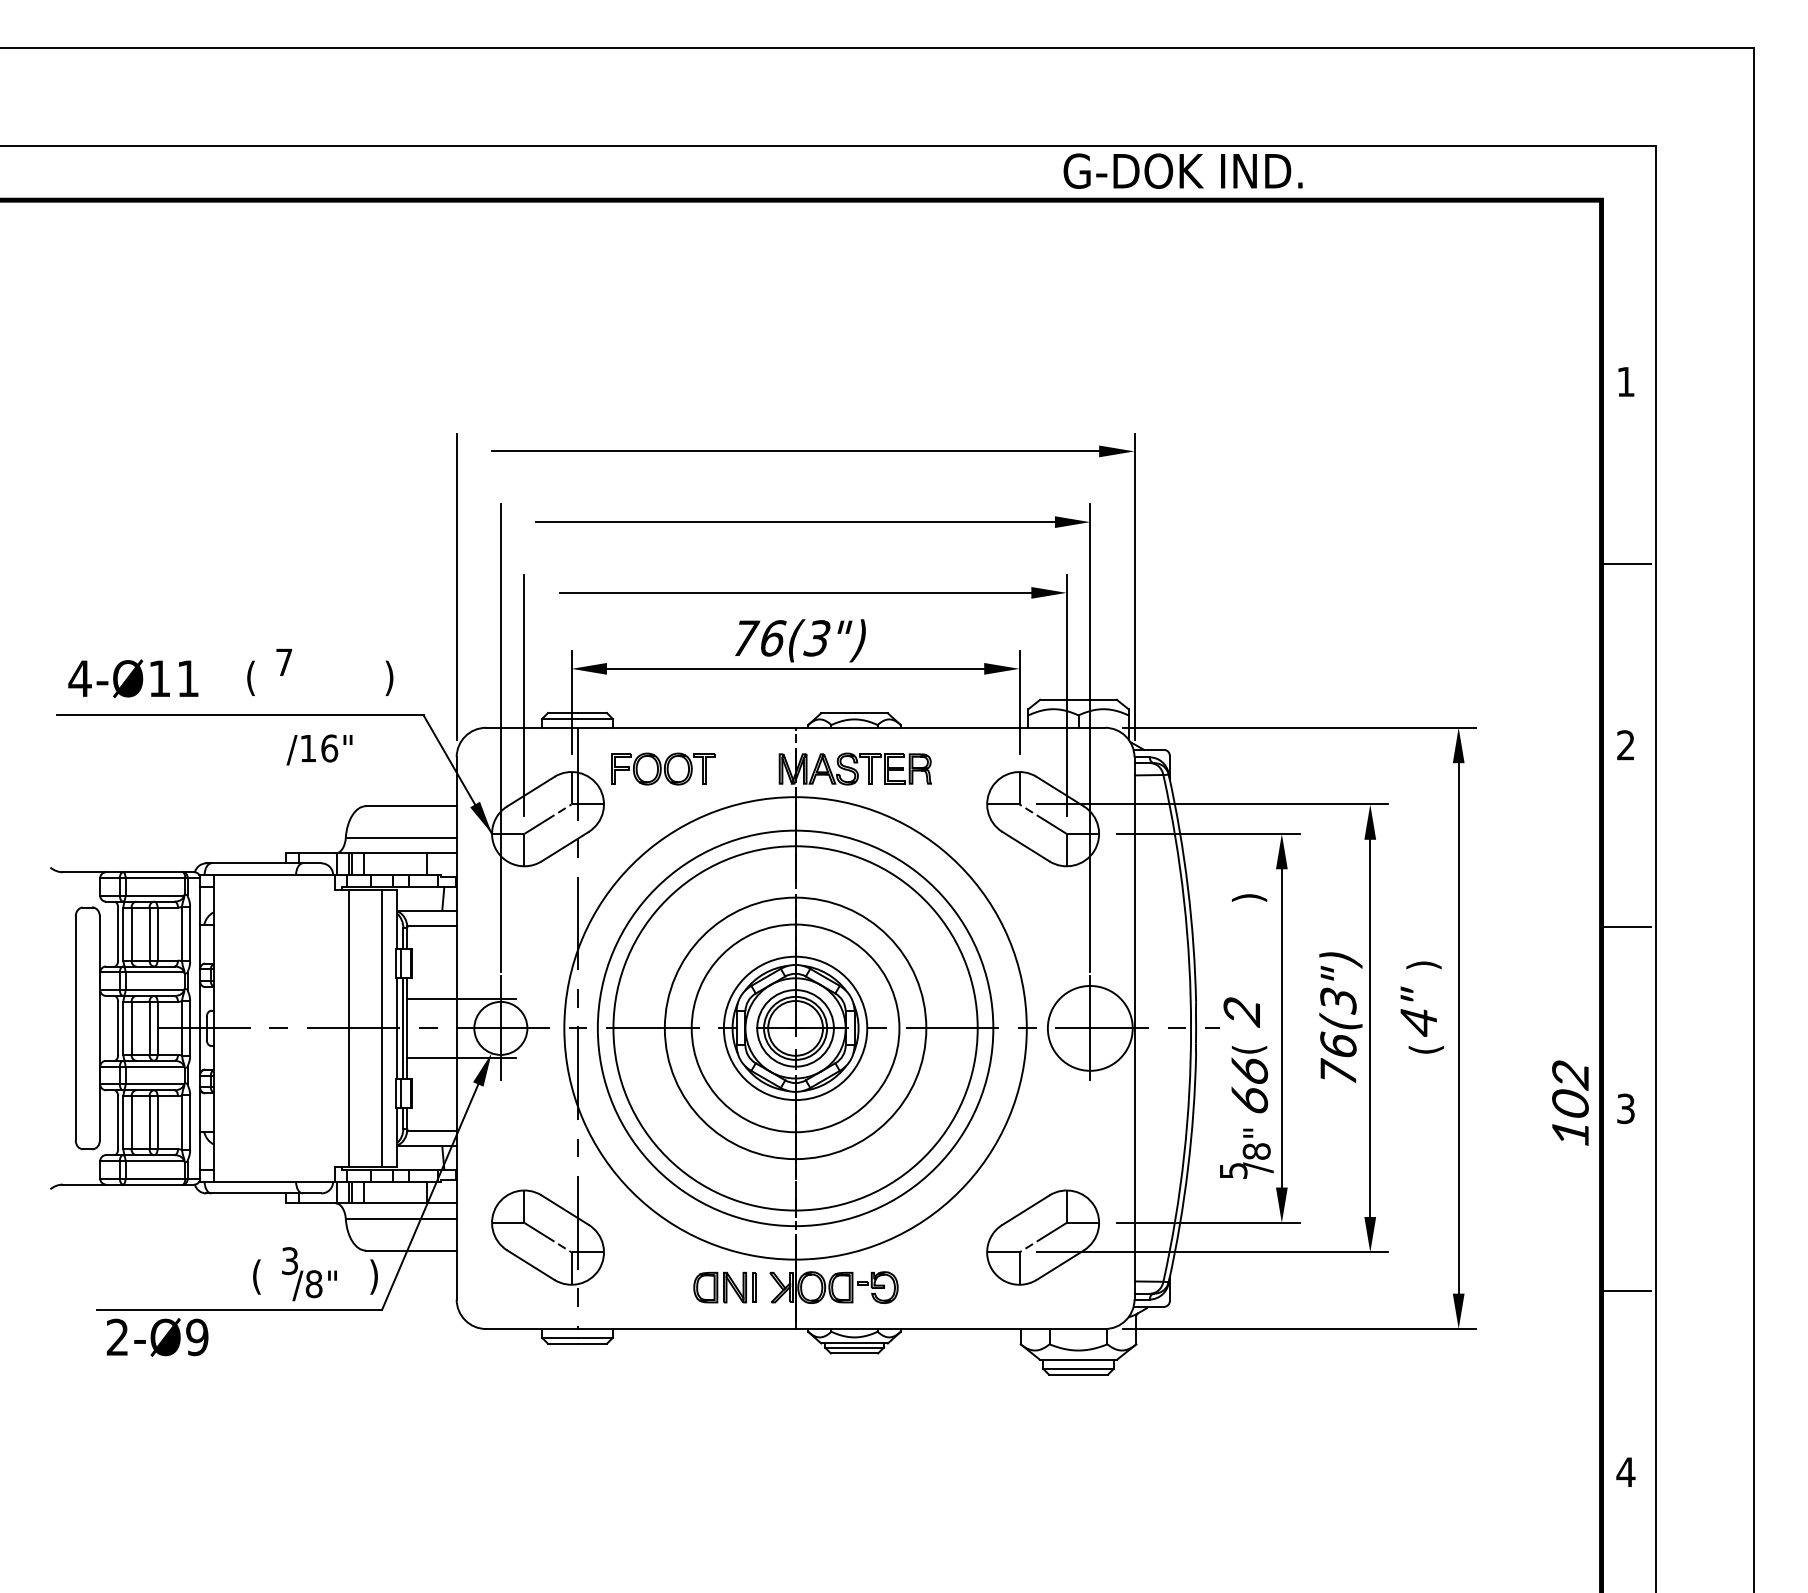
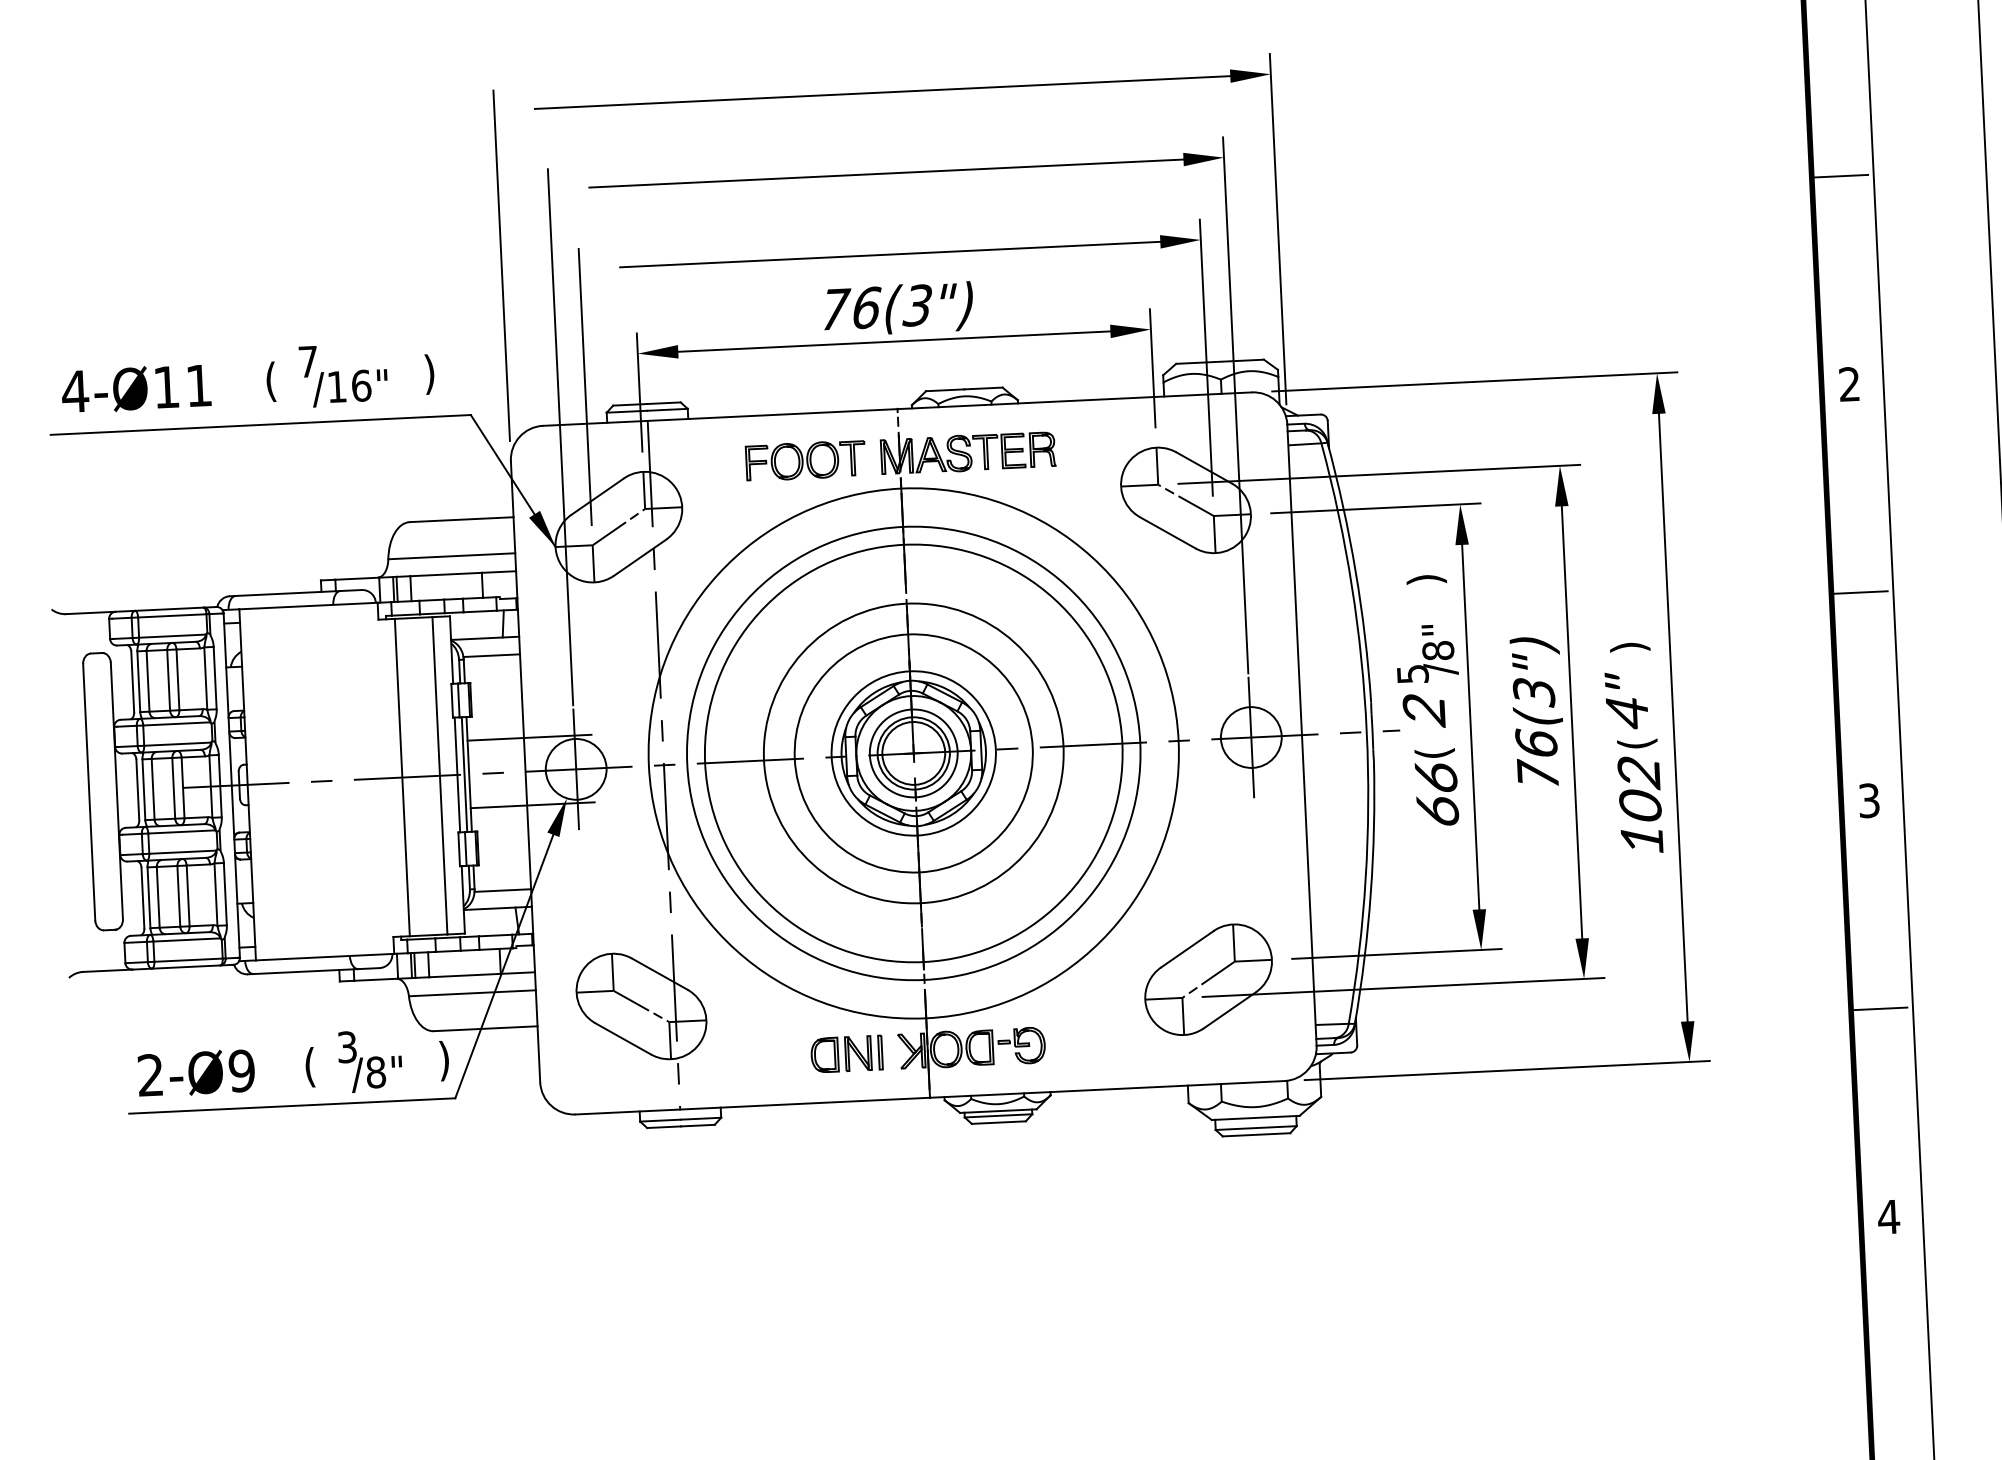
text: (319, 749) -> (349, 387), moved
part: (663, 768) -> (805, 460), moved
circle: (1089, 1027) -> (1250, 736), size x0.62
text: (1570, 1102) -> (1640, 804), moved
text: (1246, 1153) -> (1426, 653), moved
text: (157, 1337) -> (196, 1073), moved

